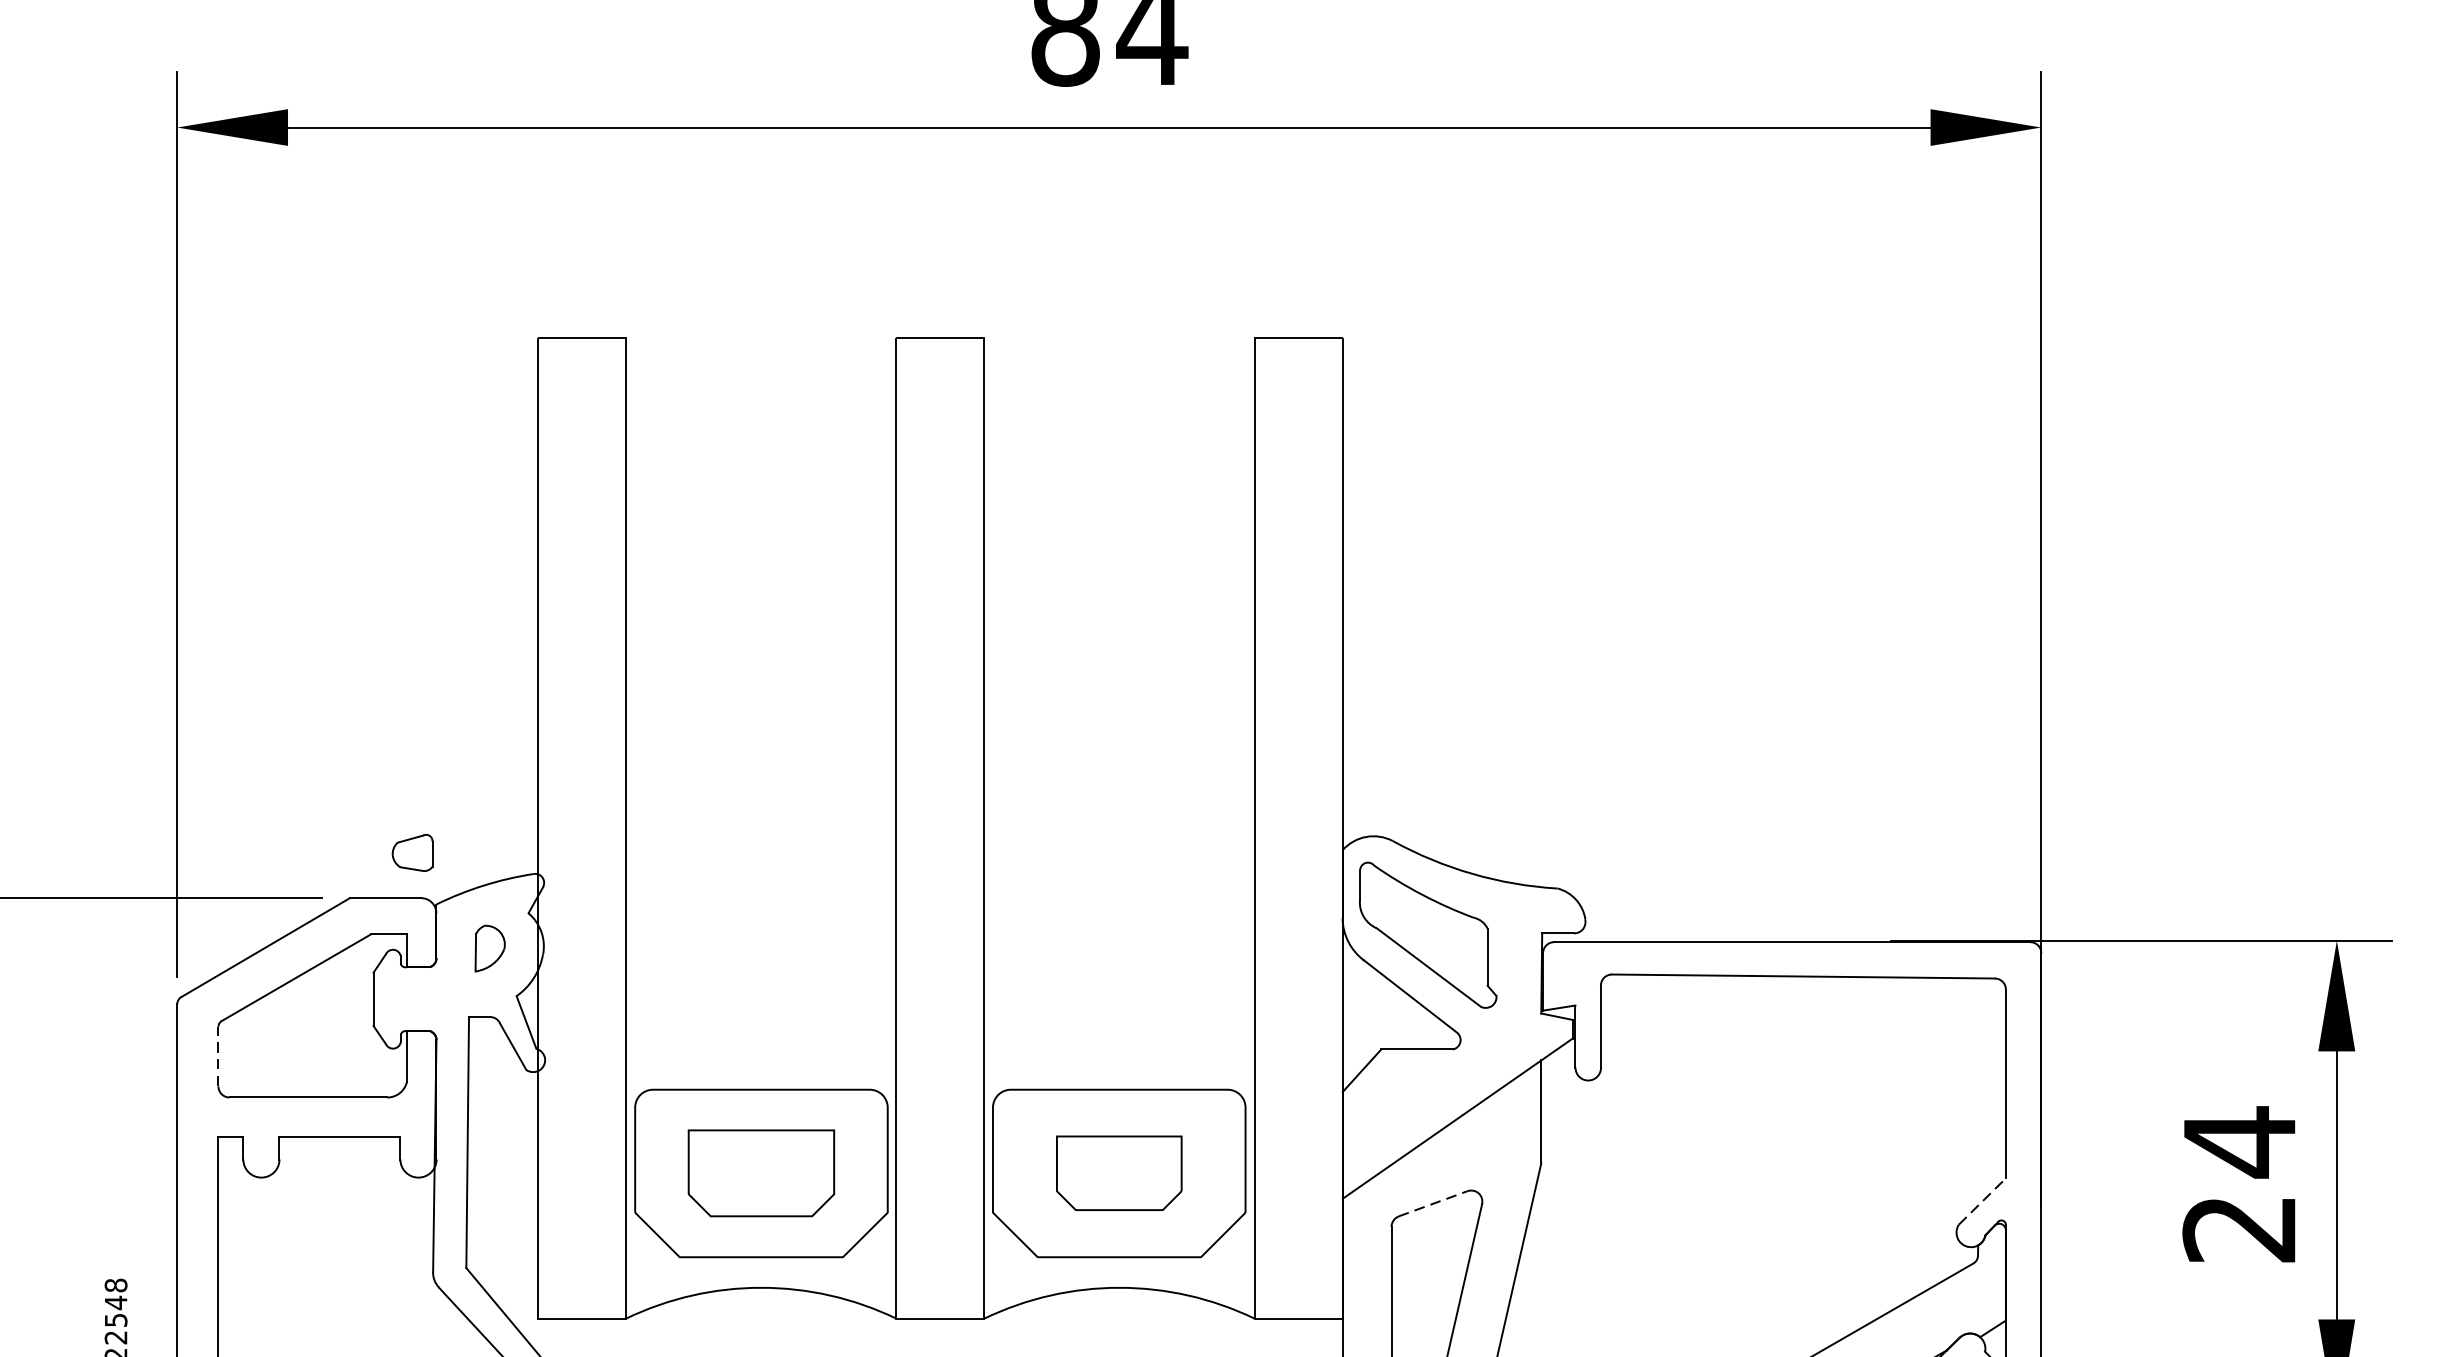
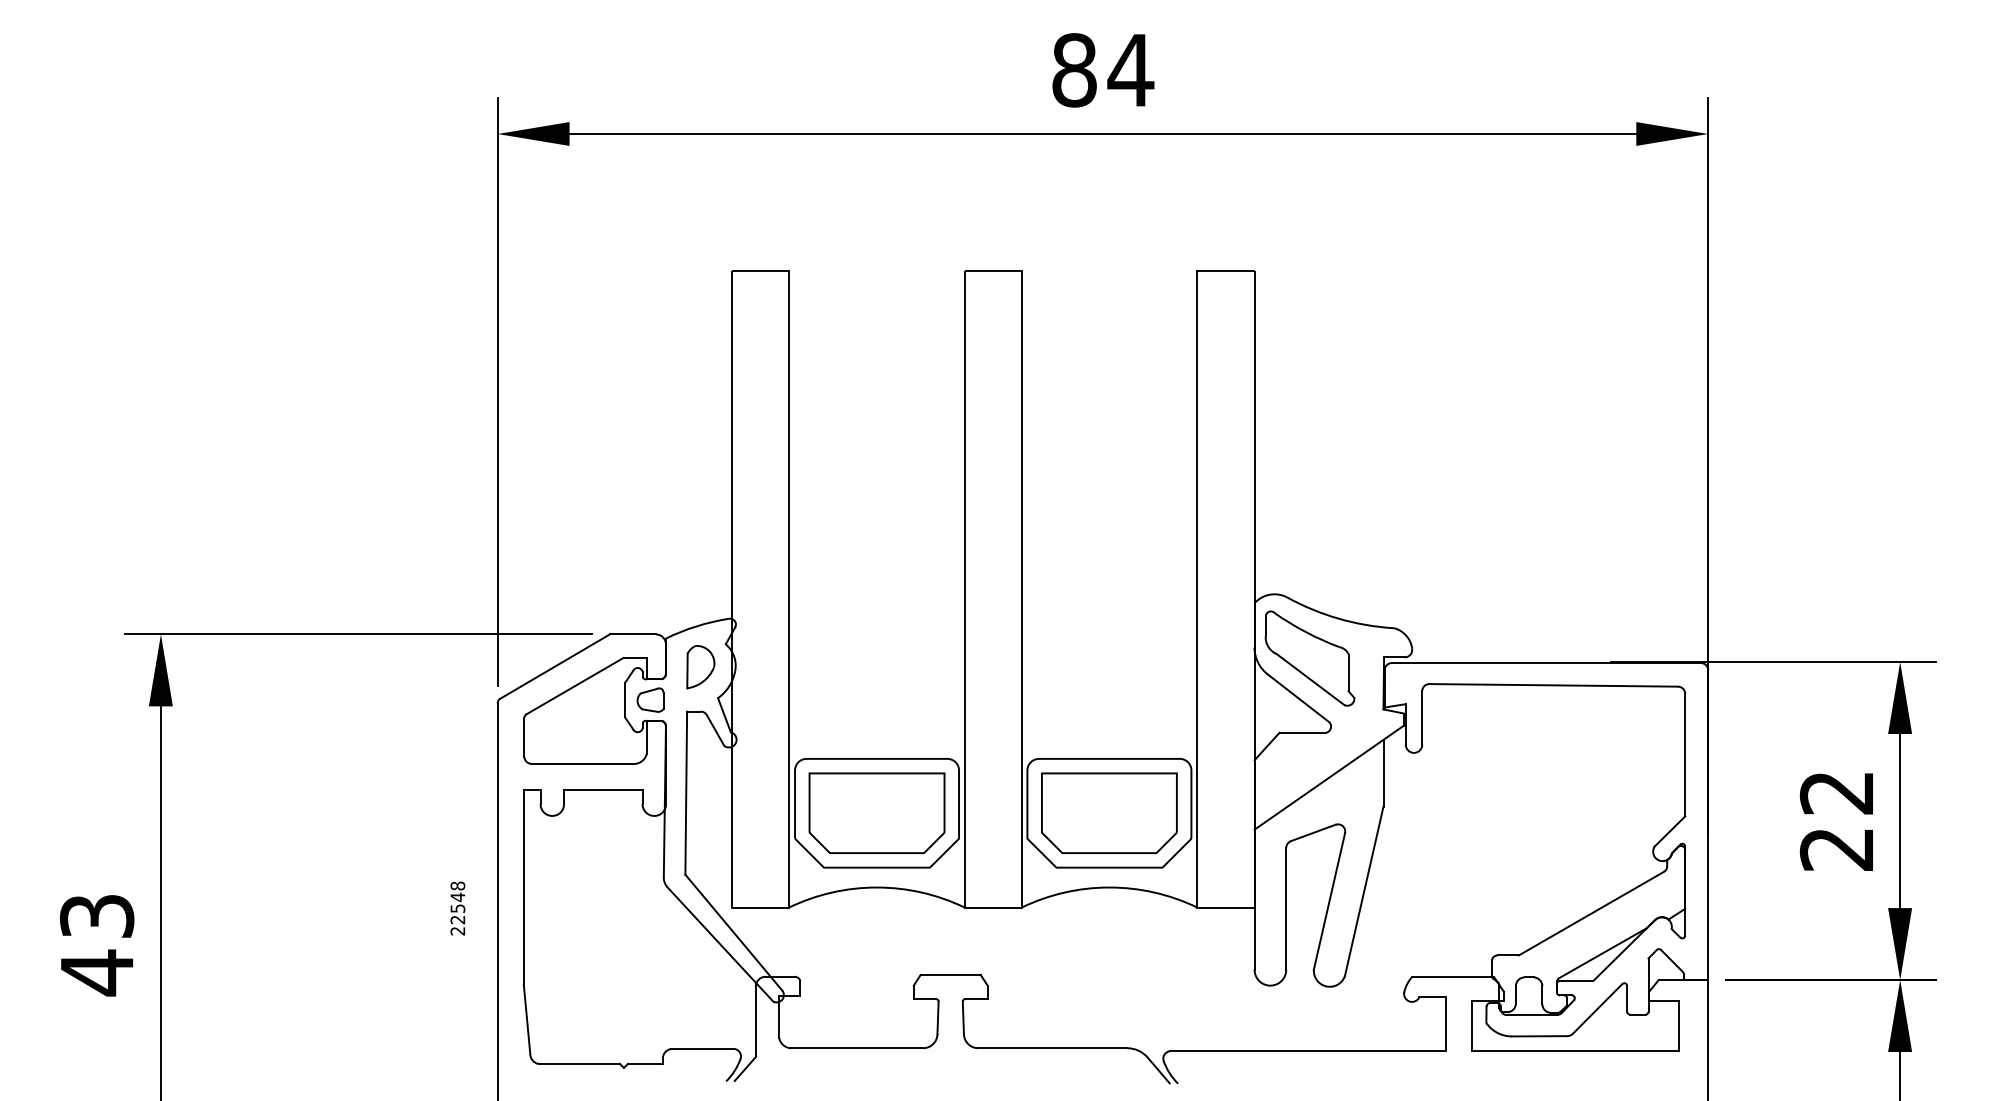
part: (412, 852) -> (650, 699), moved
part: (489, 949) -> (700, 667), size x1.43
line: (218, 1055) -> (524, 736), dashed -> solid
text: (2237, 1141) -> (1835, 792), 24 -> 22
part: (760, 1172) -> (876, 812), size x1.43
part: (1119, 1172) -> (1109, 812), size x1.67
line: (1983, 1201) -> (1670, 831), dashed -> solid
line: (1433, 1203) -> (1313, 832), dashed -> solid

